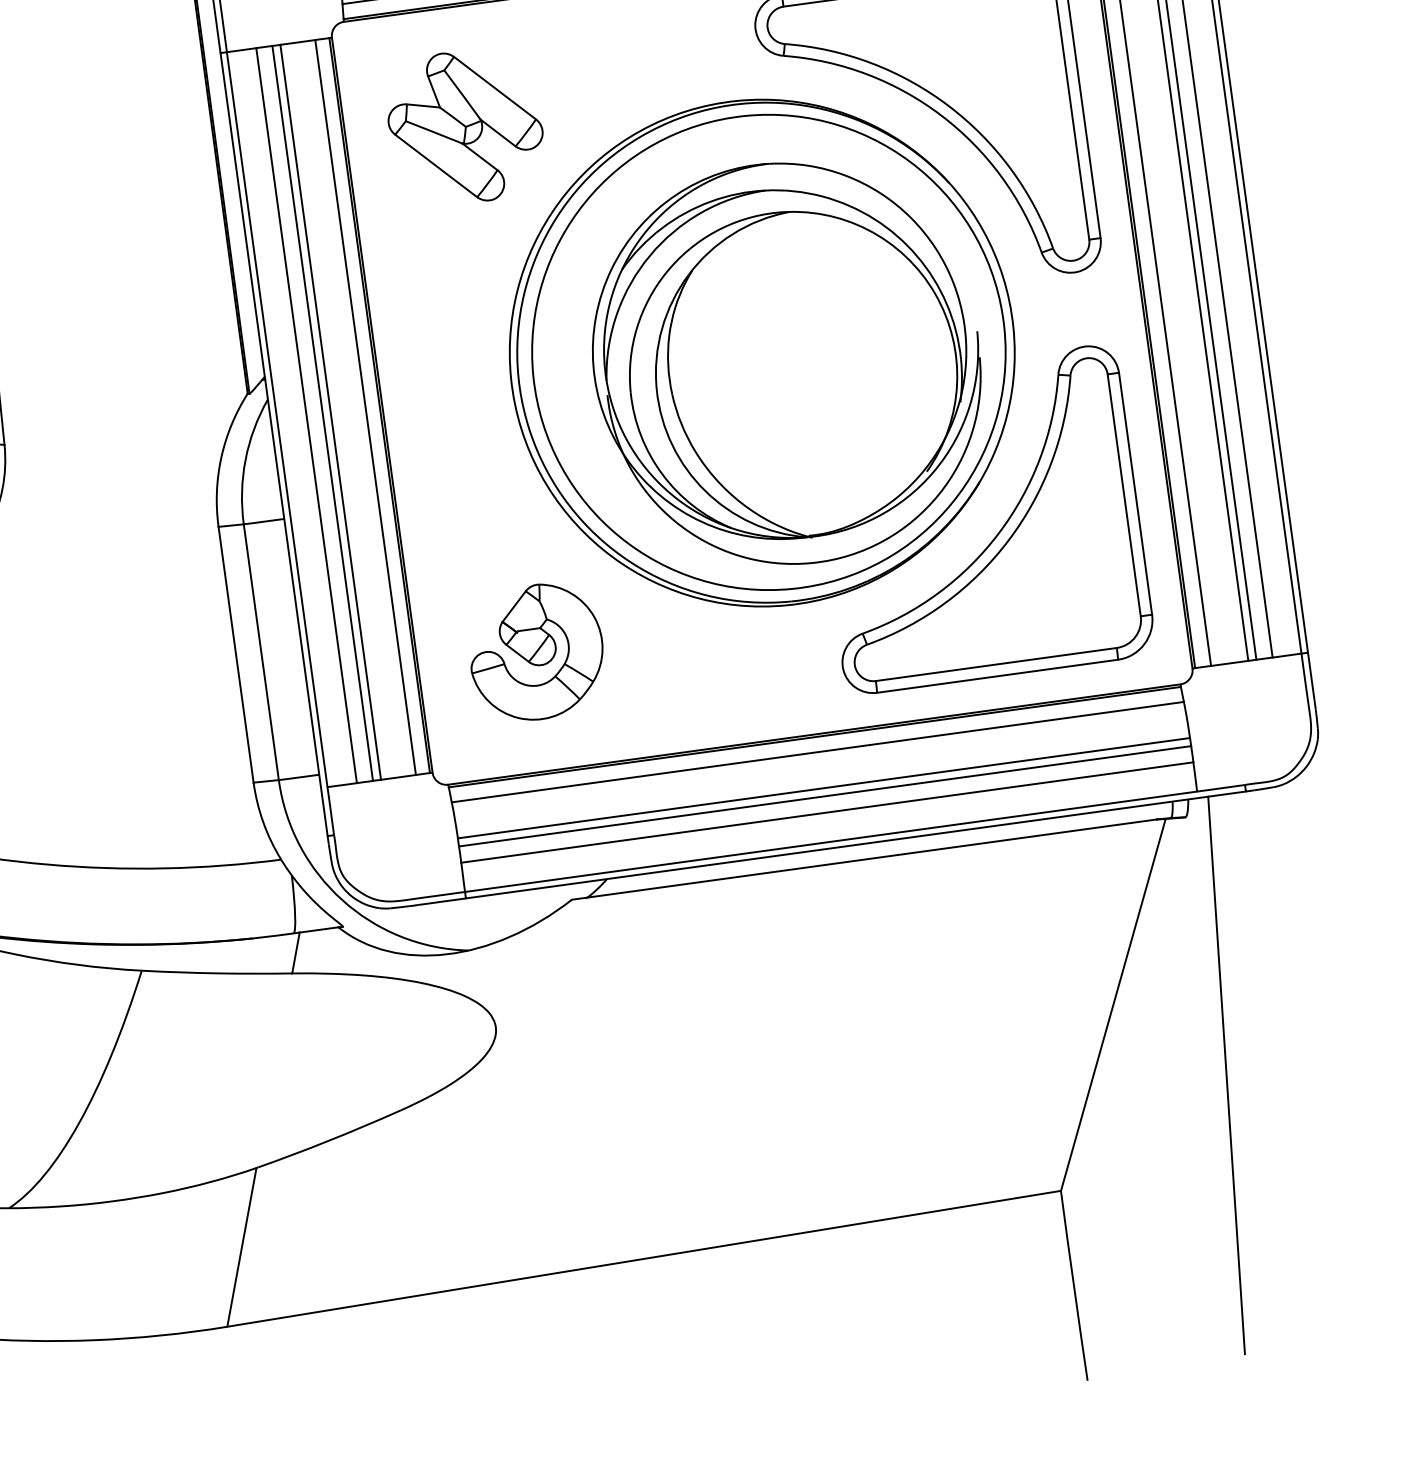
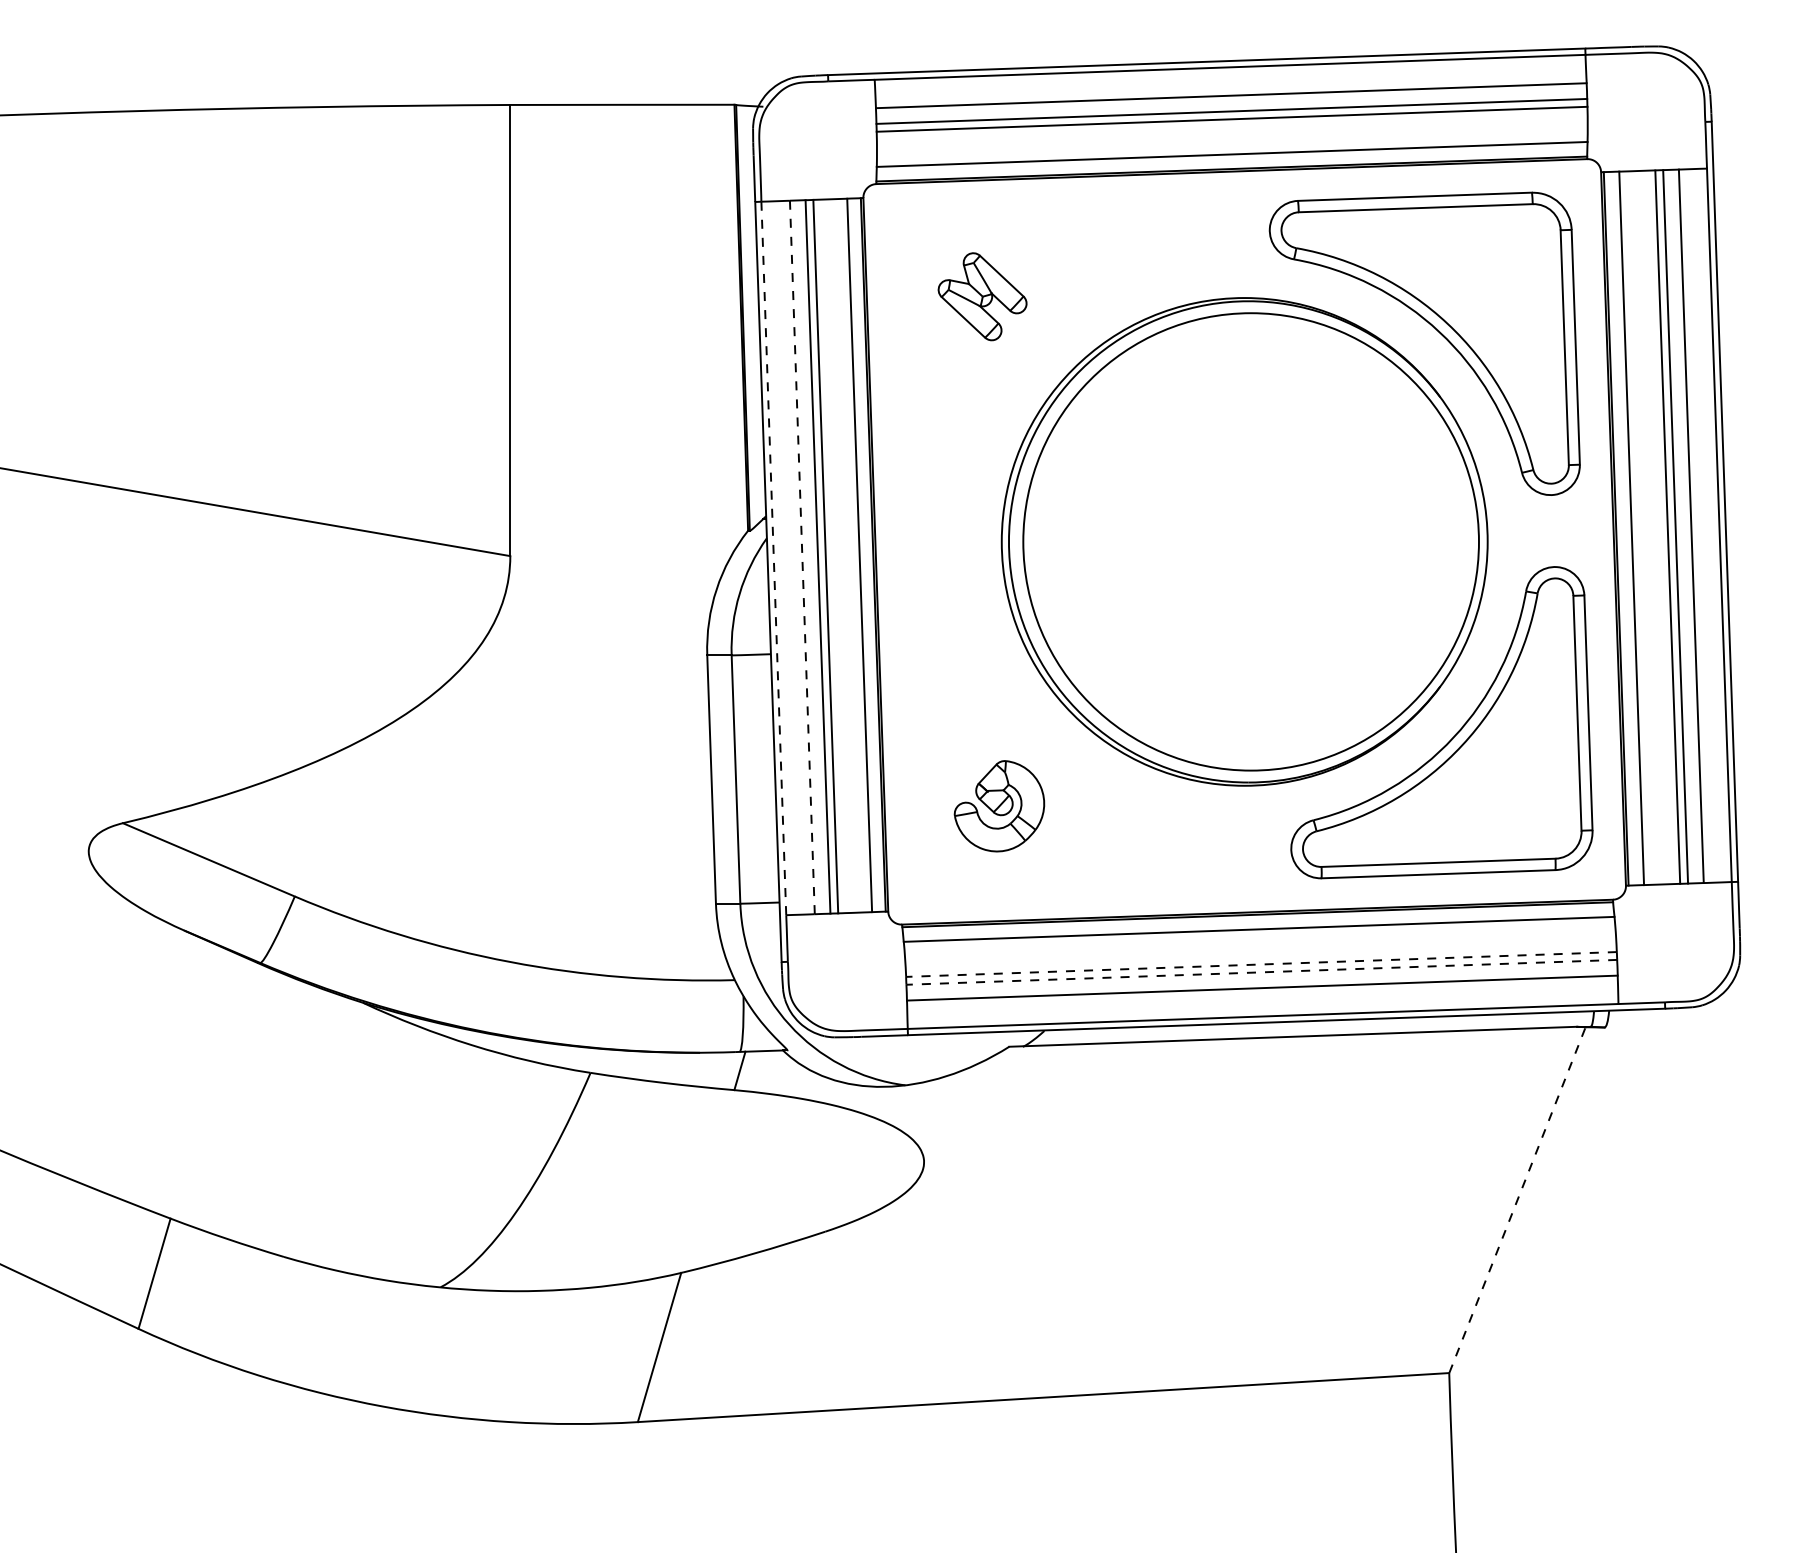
part: (465, 126) -> (982, 296), size x0.6
part: (786, 363) -> (1266, 554), removed
line: (306, 415) -> (802, 557), solid -> dashed
line: (276, 419) -> (773, 558), solid -> dashed
part: (536, 651) -> (999, 805), size x0.7
line: (823, 788) -> (1261, 964), solid -> dashed
line: (824, 796) -> (1261, 972), solid -> dashed
line: (1113, 1005) -> (1517, 1200), solid -> dashed
line: (1226, 1075) -> (1618, 1278), removed

